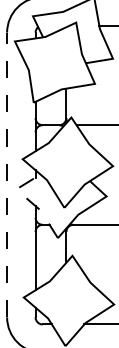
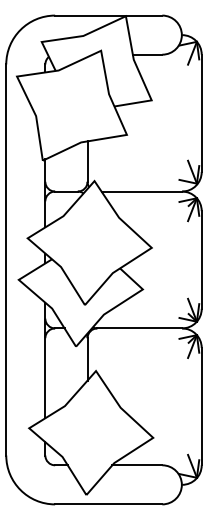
line: (7, 175) -> (6, 260), dashed -> solid
line: (29, 201) -> (37, 296), dashed -> solid

